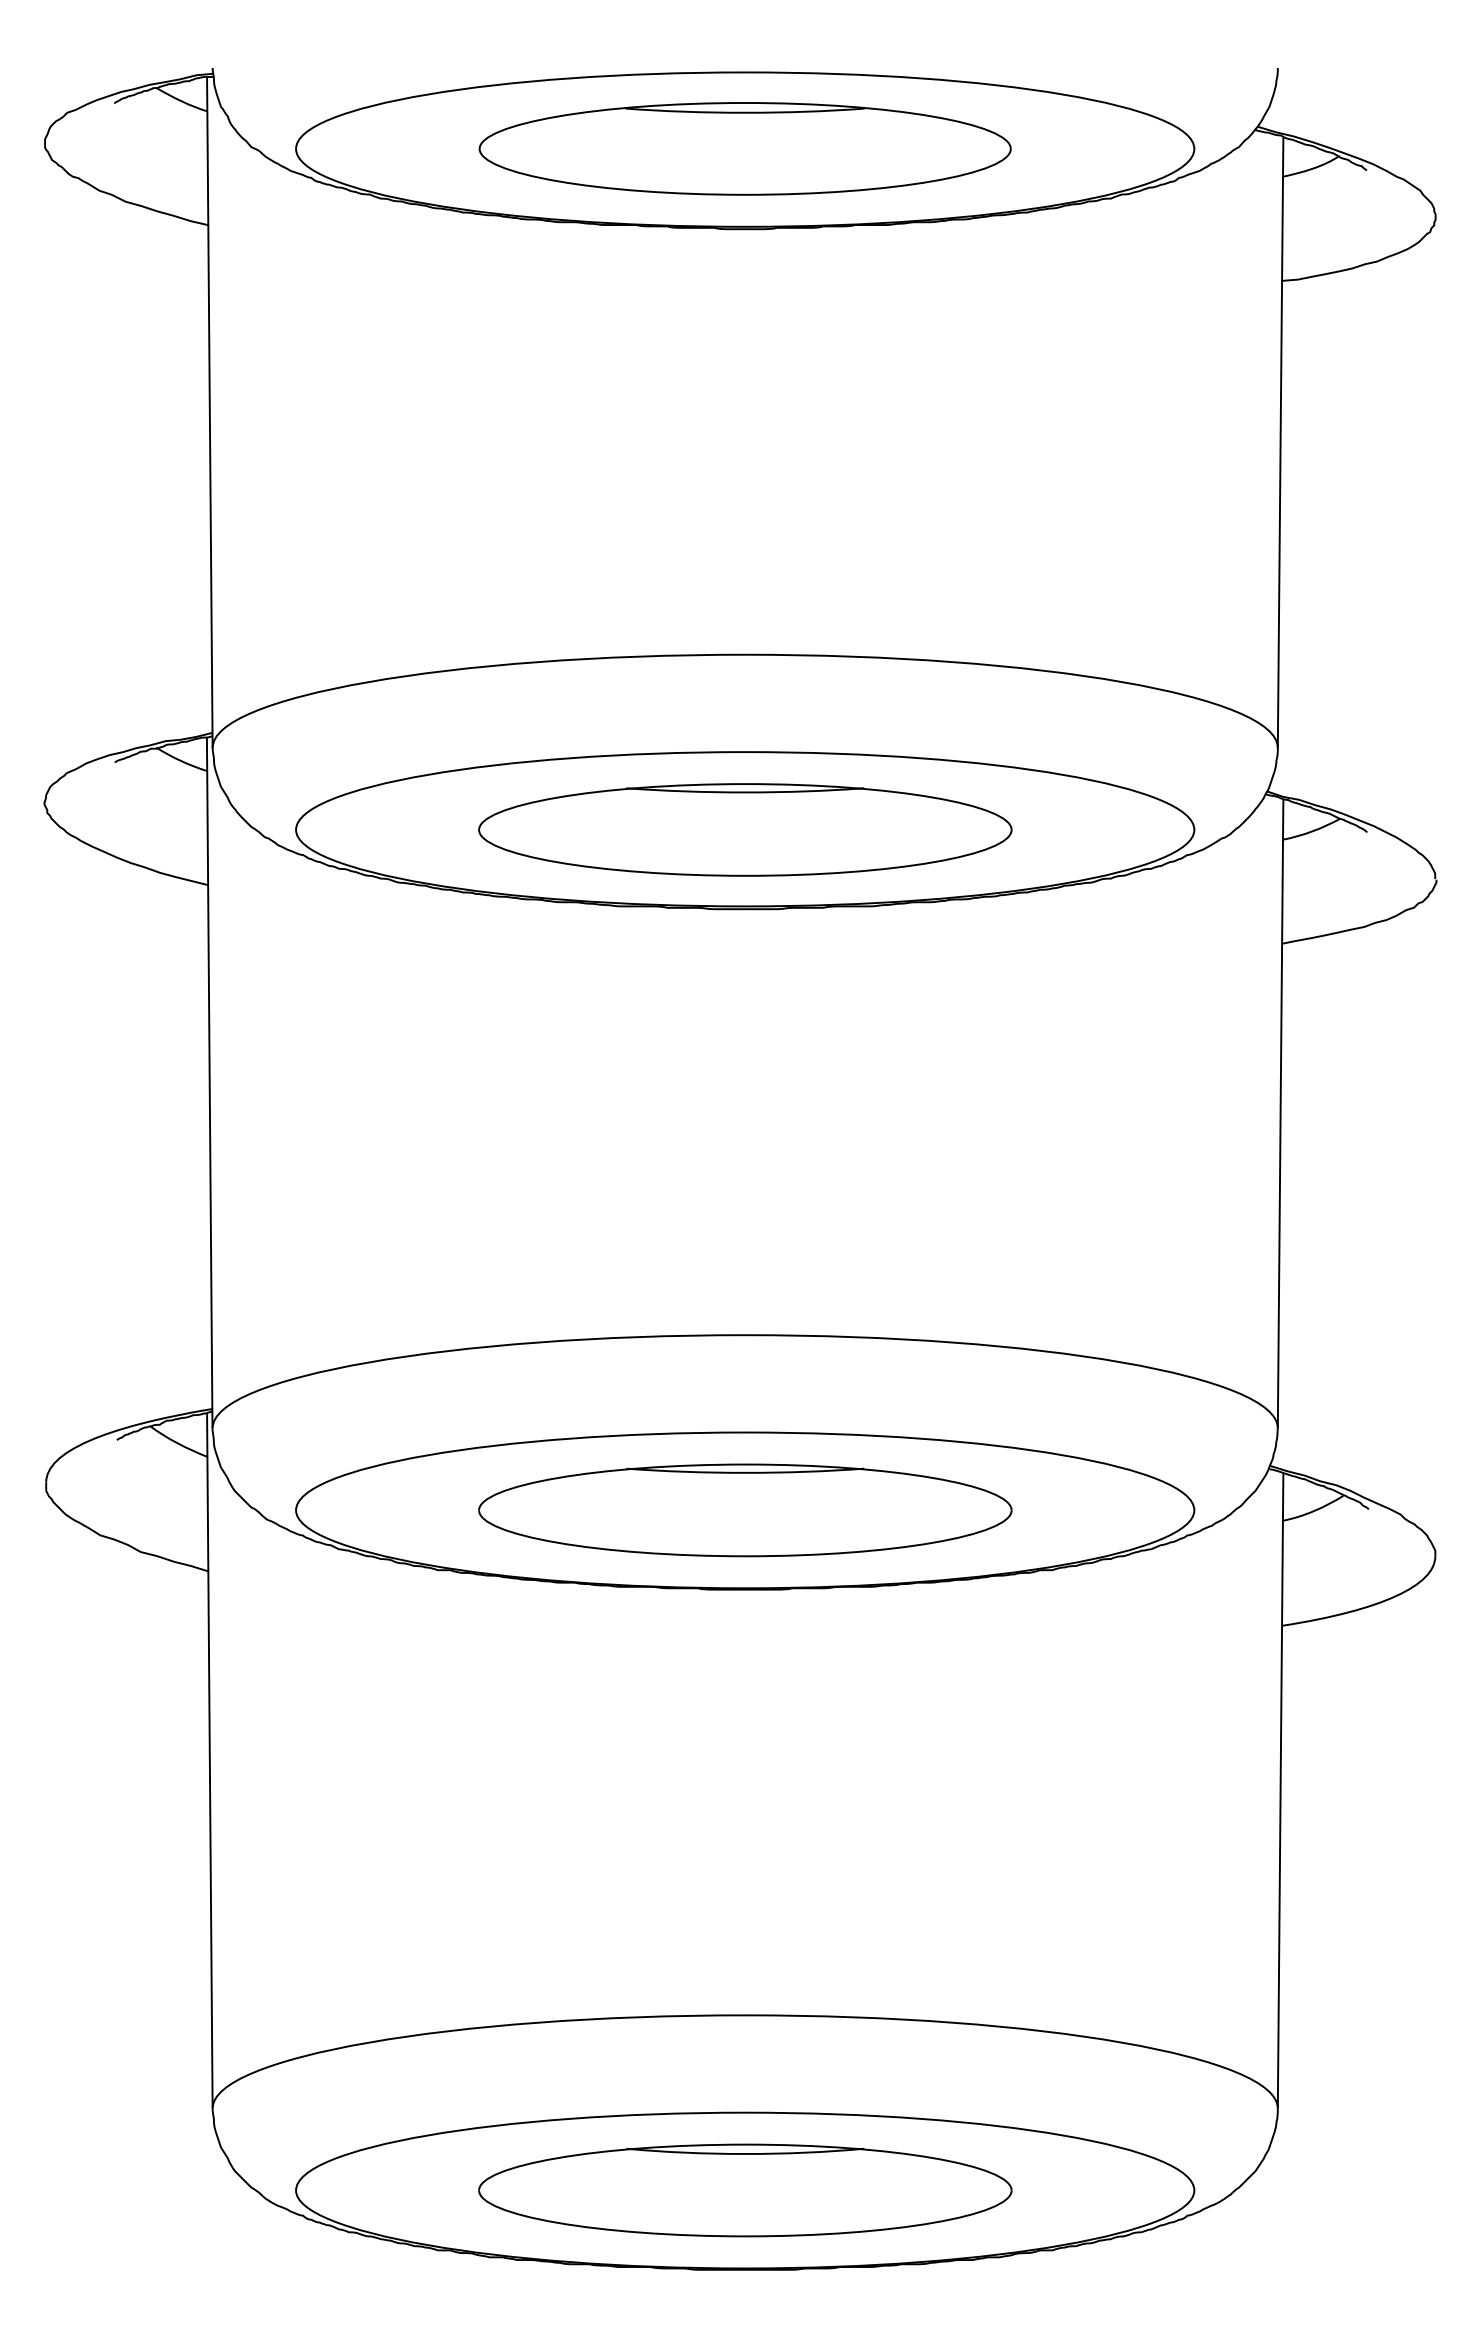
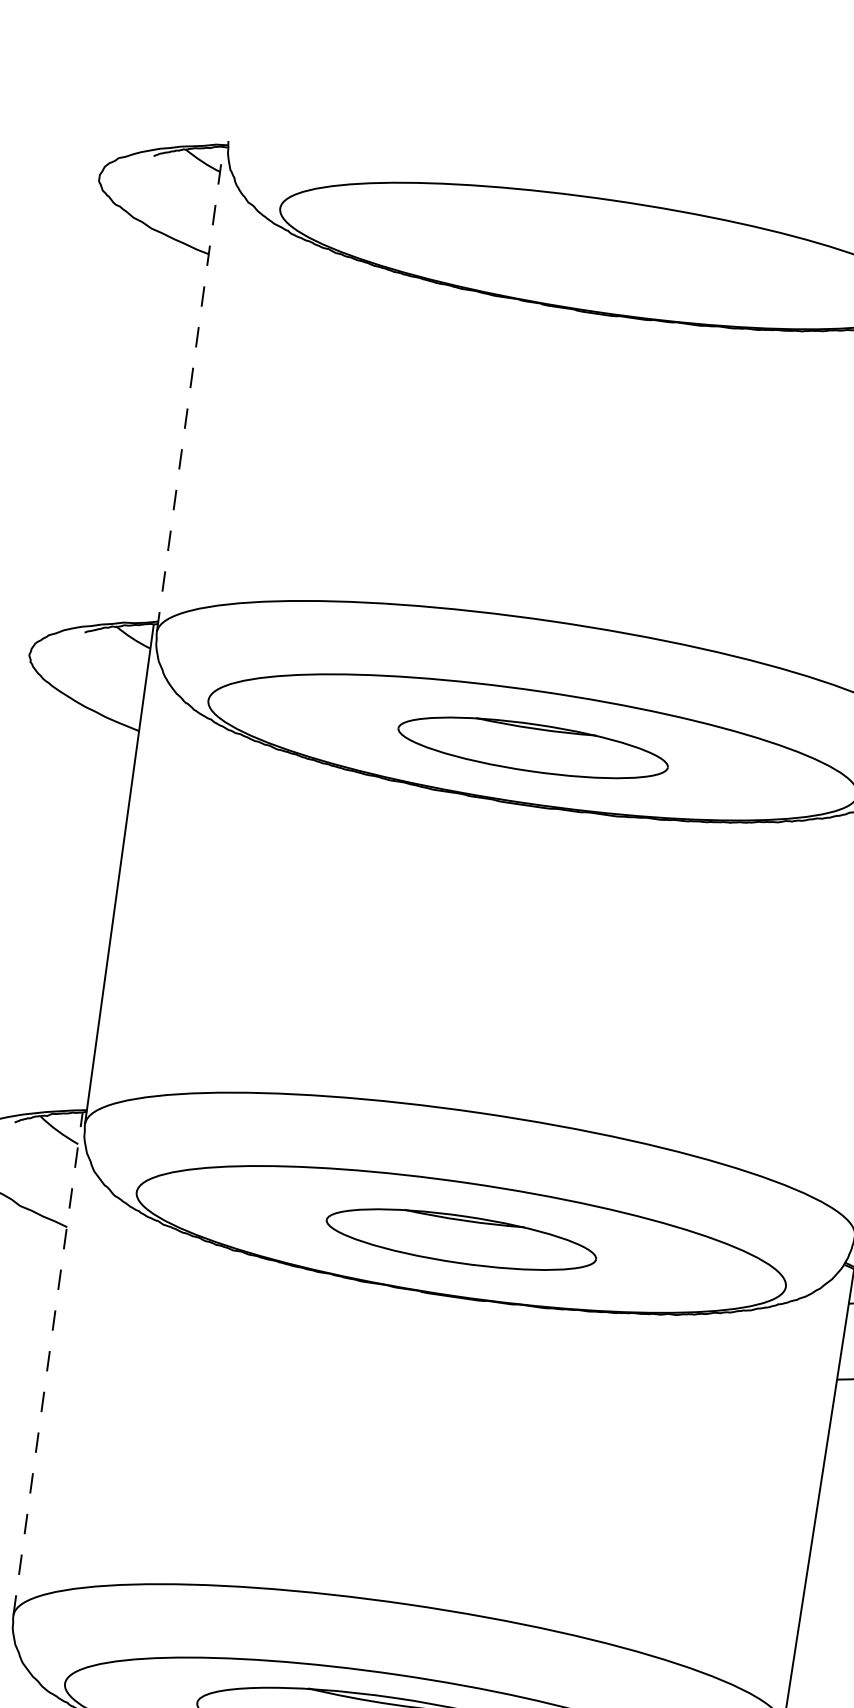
part: (744, 148) -> (604, 255), removed
line: (209, 412) -> (189, 389), solid -> dashed
part: (745, 829) -> (533, 747), size x0.7
part: (745, 1510) -> (461, 1239), size x0.7
line: (209, 1760) -> (47, 1363), solid -> dashed

